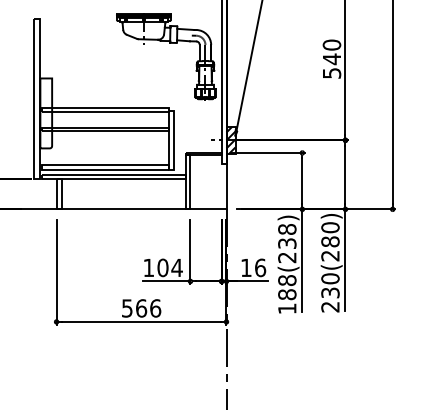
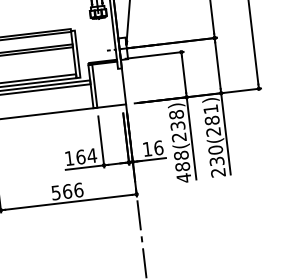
hatch: (230, 139) -> (122, 48), removed
text: (330, 227) -> (210, 109), 230(280) -> 230(281)
text: (162, 267) -> (80, 156), 104 -> 164
text: (287, 308) -> (184, 177), 188(238) -> 488(238)

